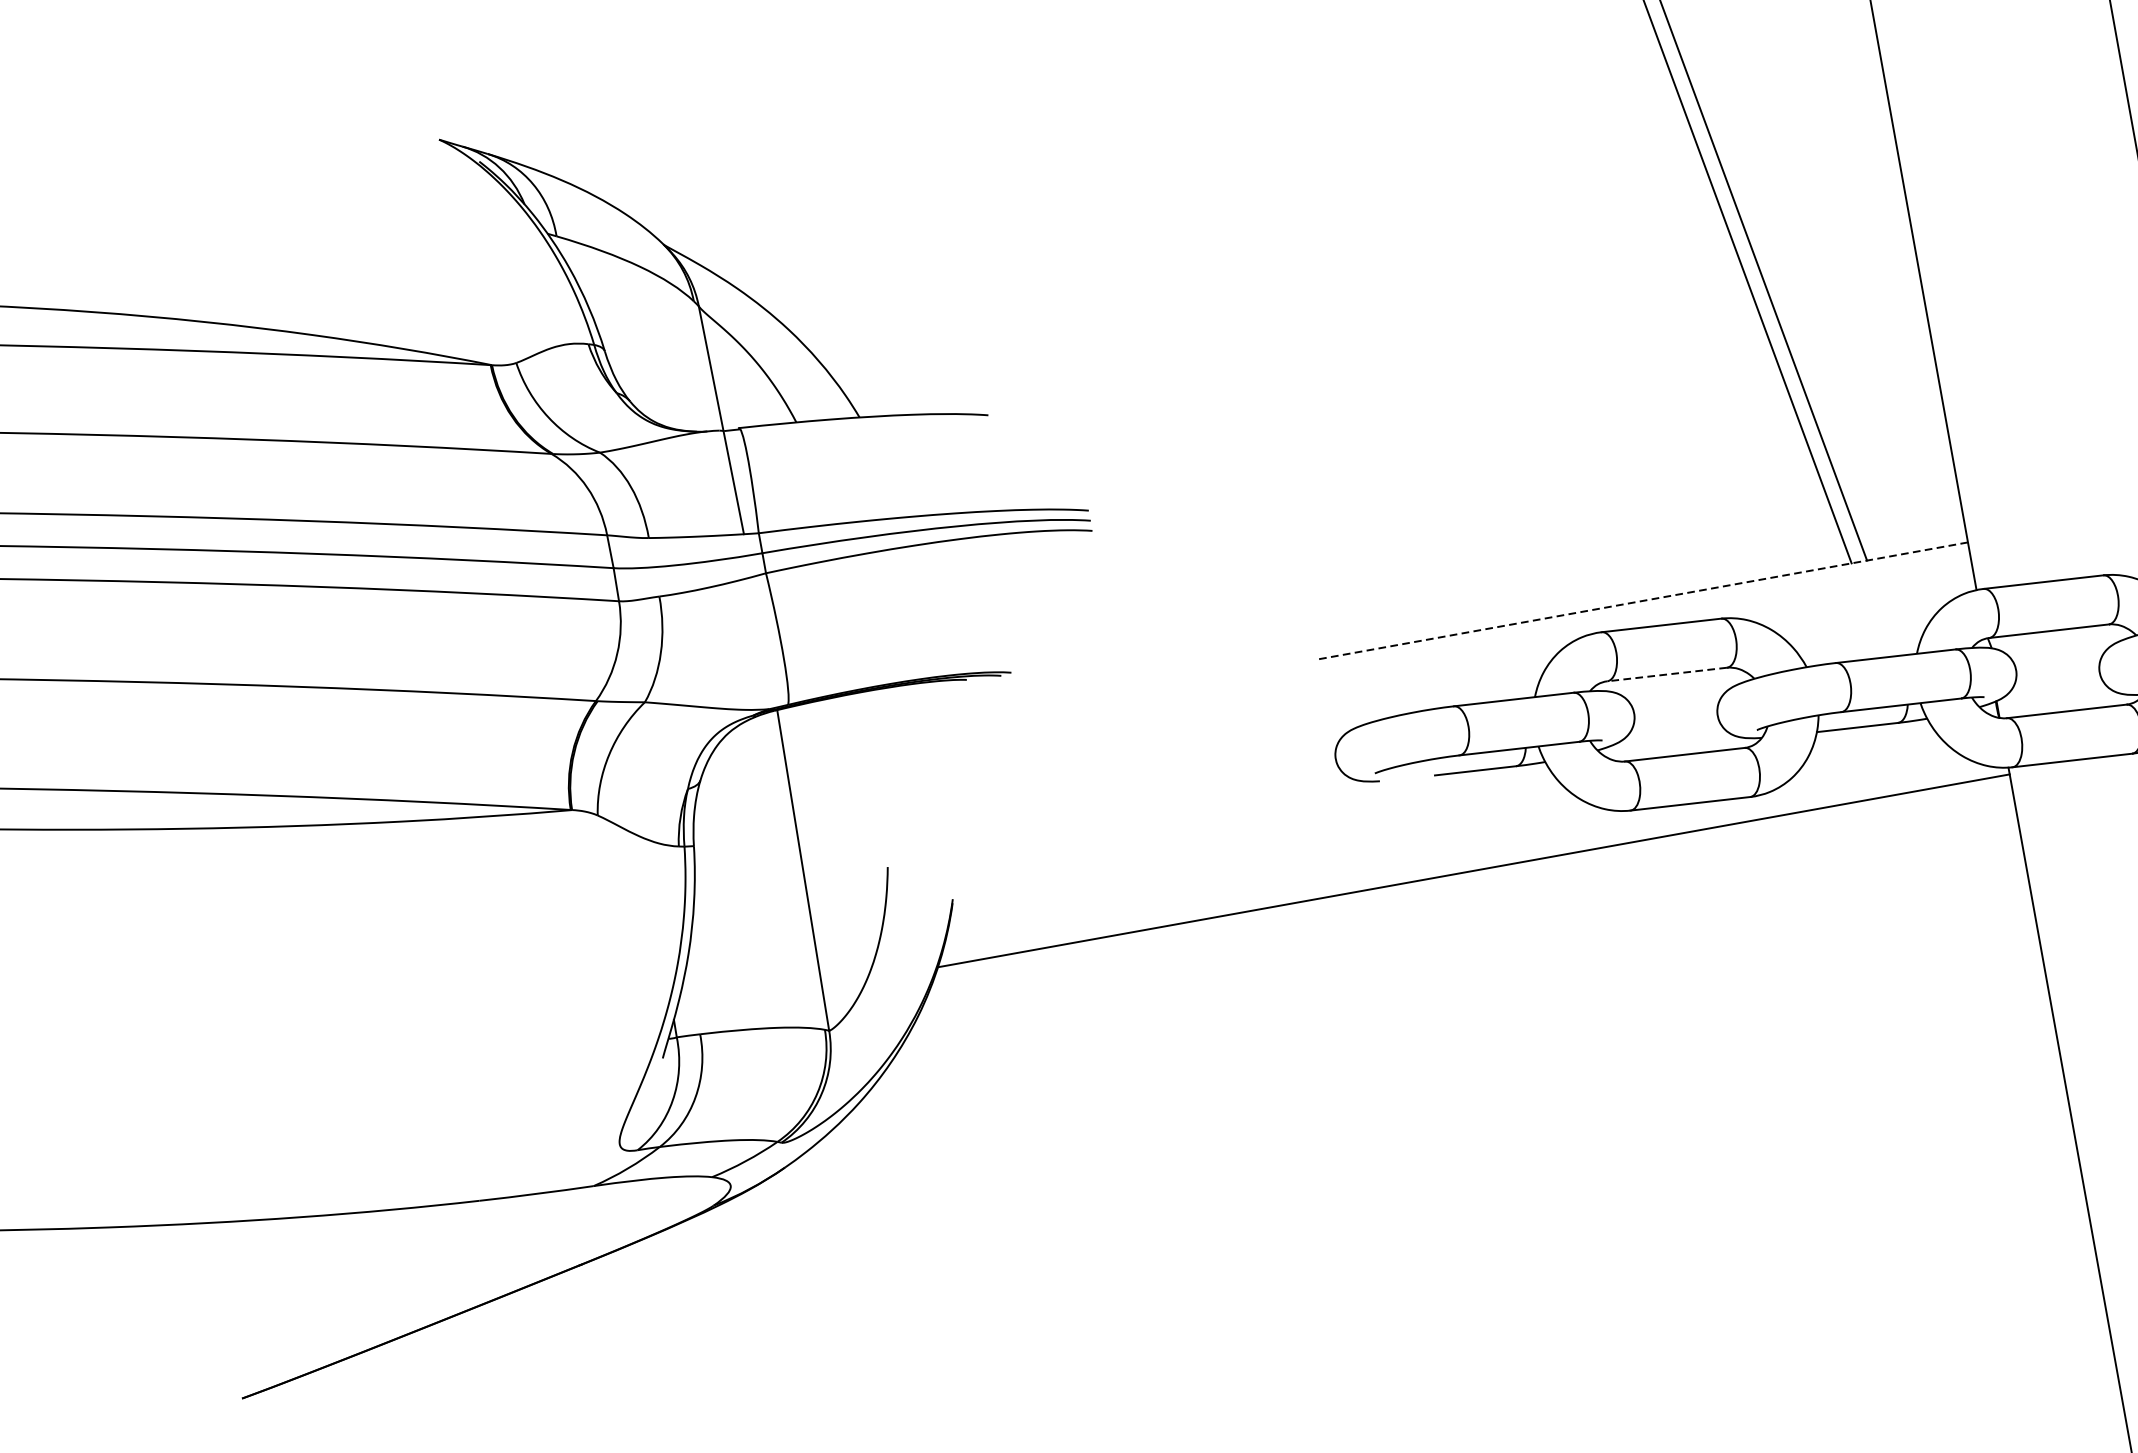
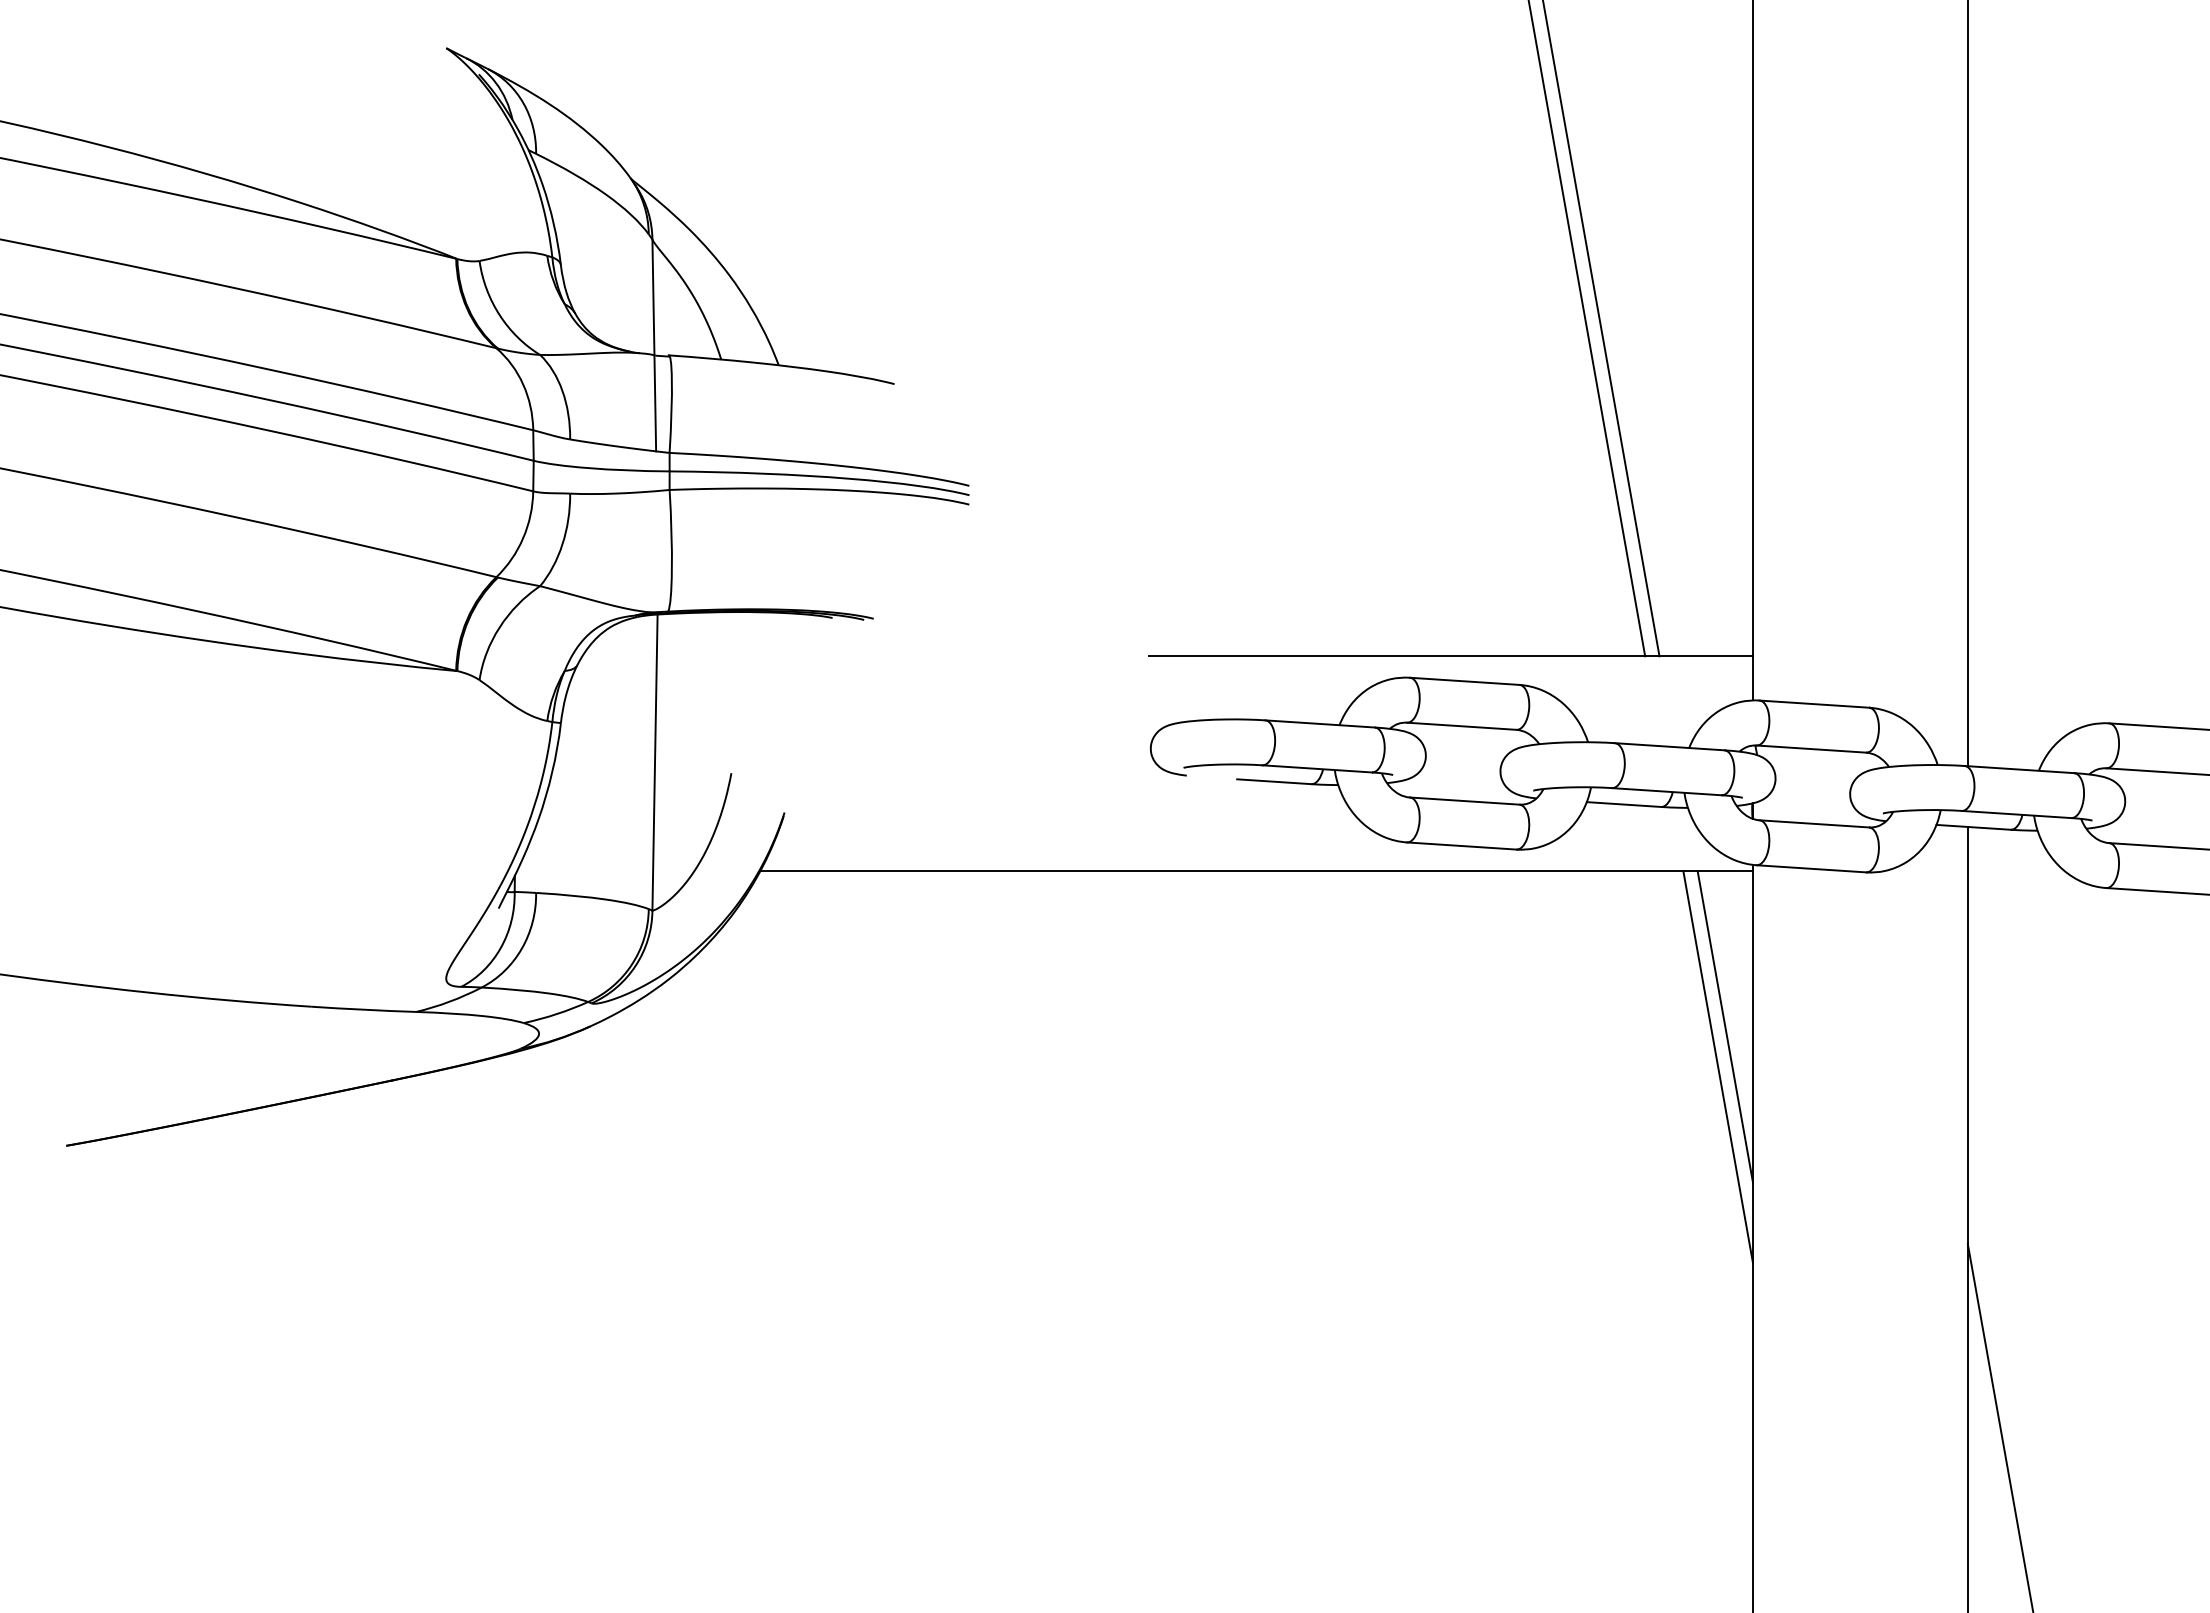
line: (1641, 601) -> (1450, 656), dashed -> solid
line: (1666, 674) -> (1461, 726), dashed -> solid
line: (2009, 947) -> (1724, 1026), added
line: (2009, 992) -> (1717, 1066), added

